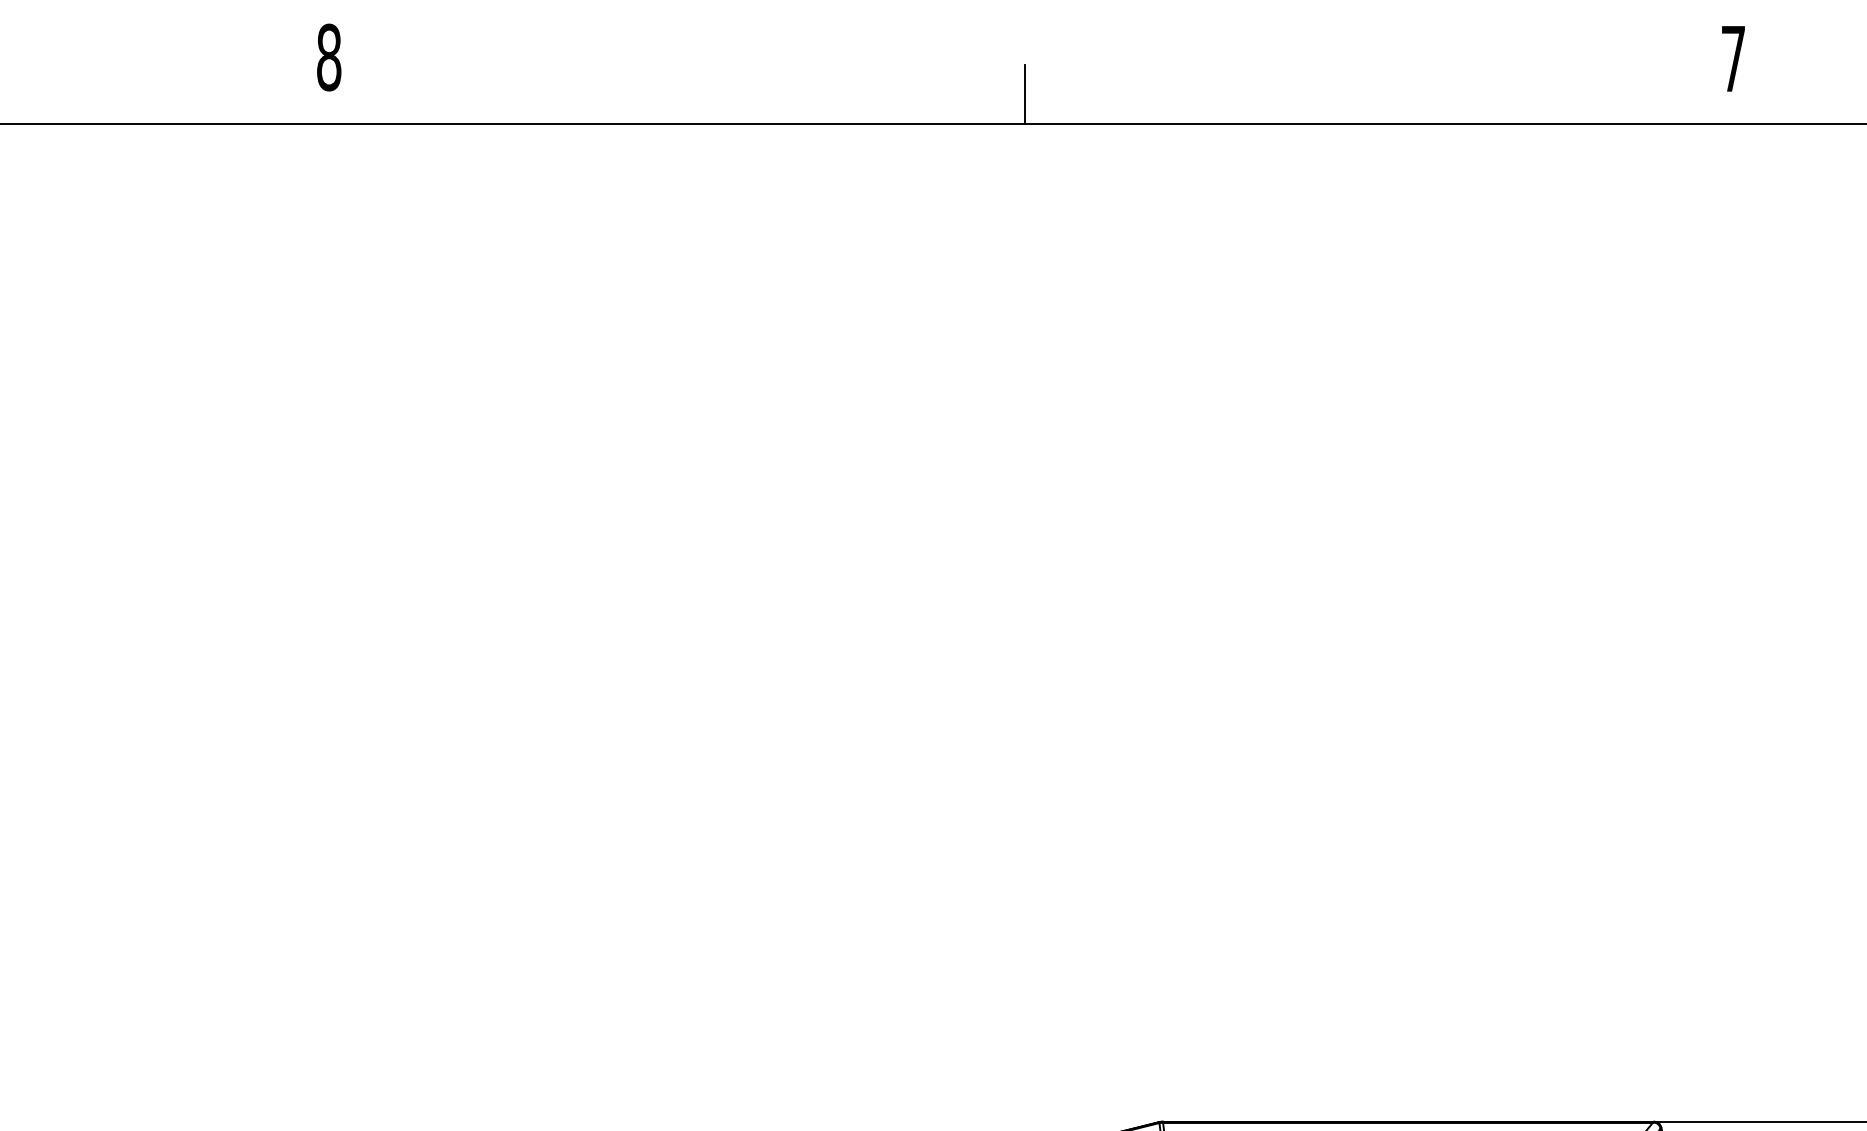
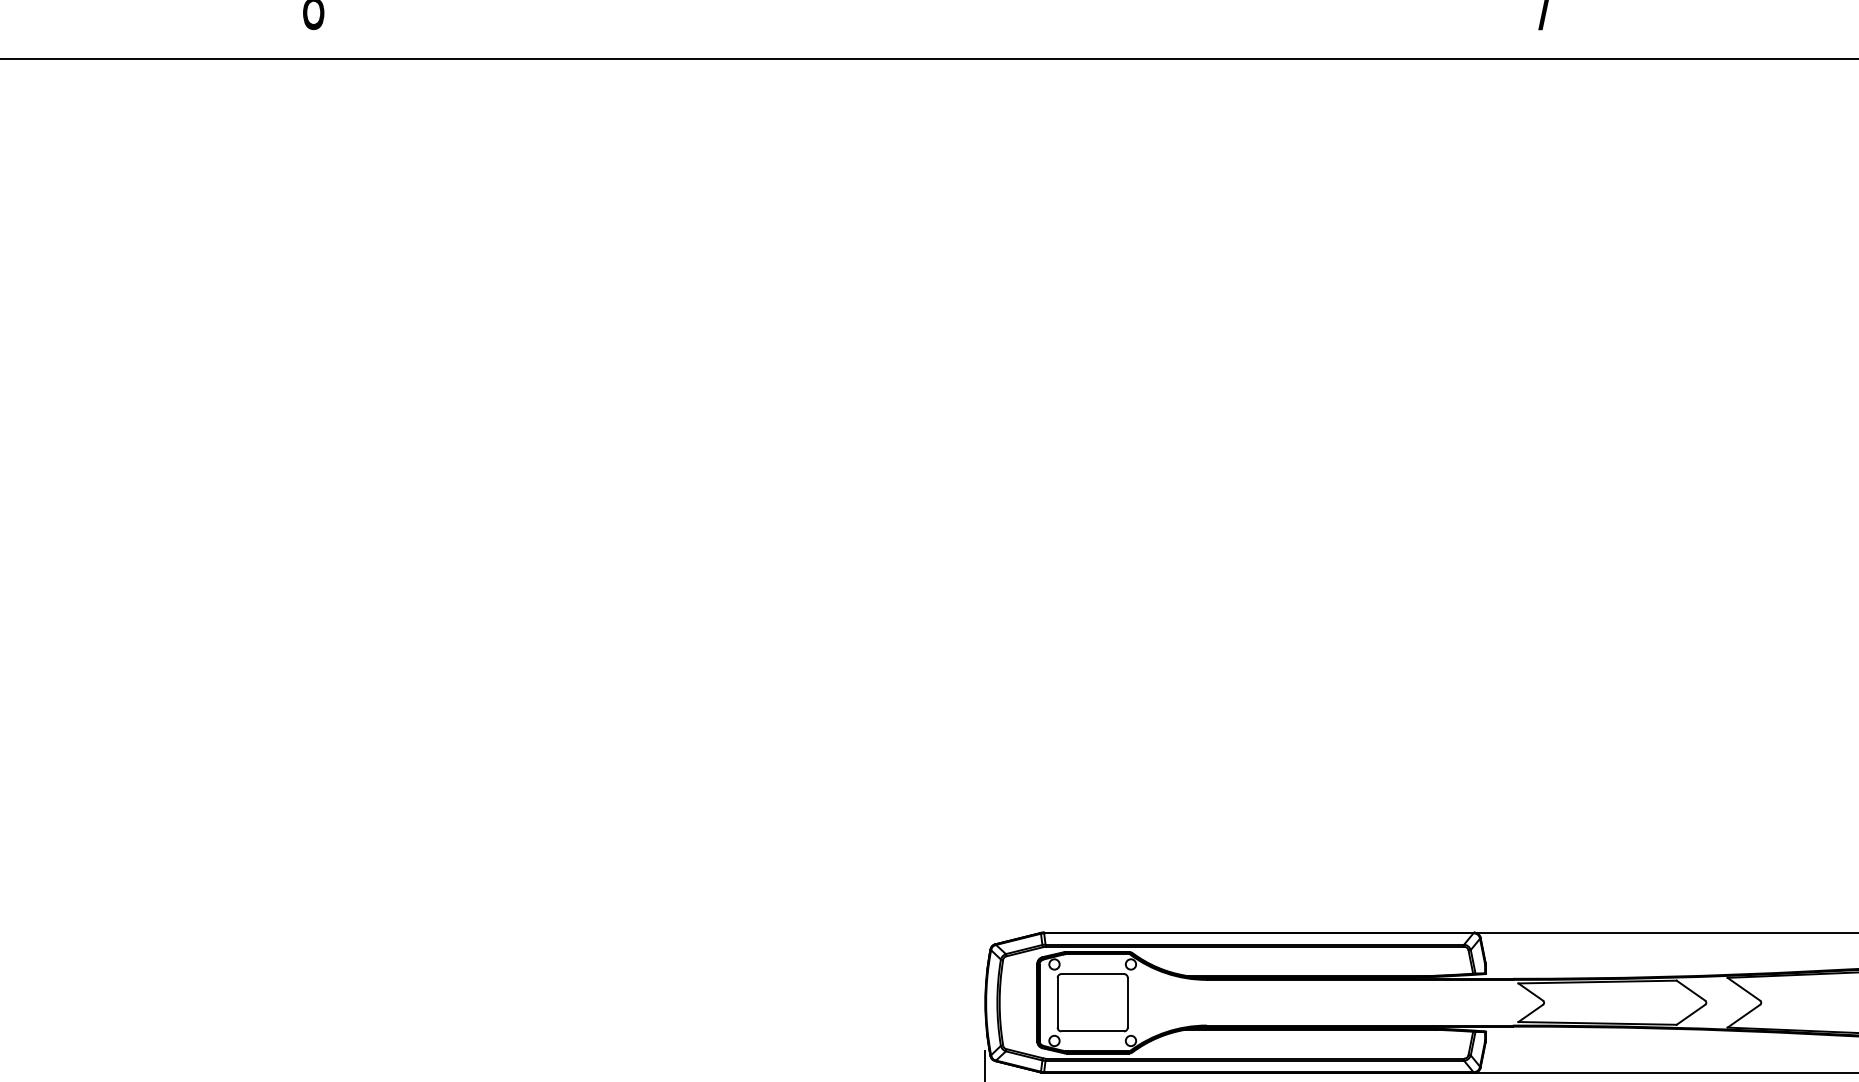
line: (1025, 94) -> (923, 32), removed

